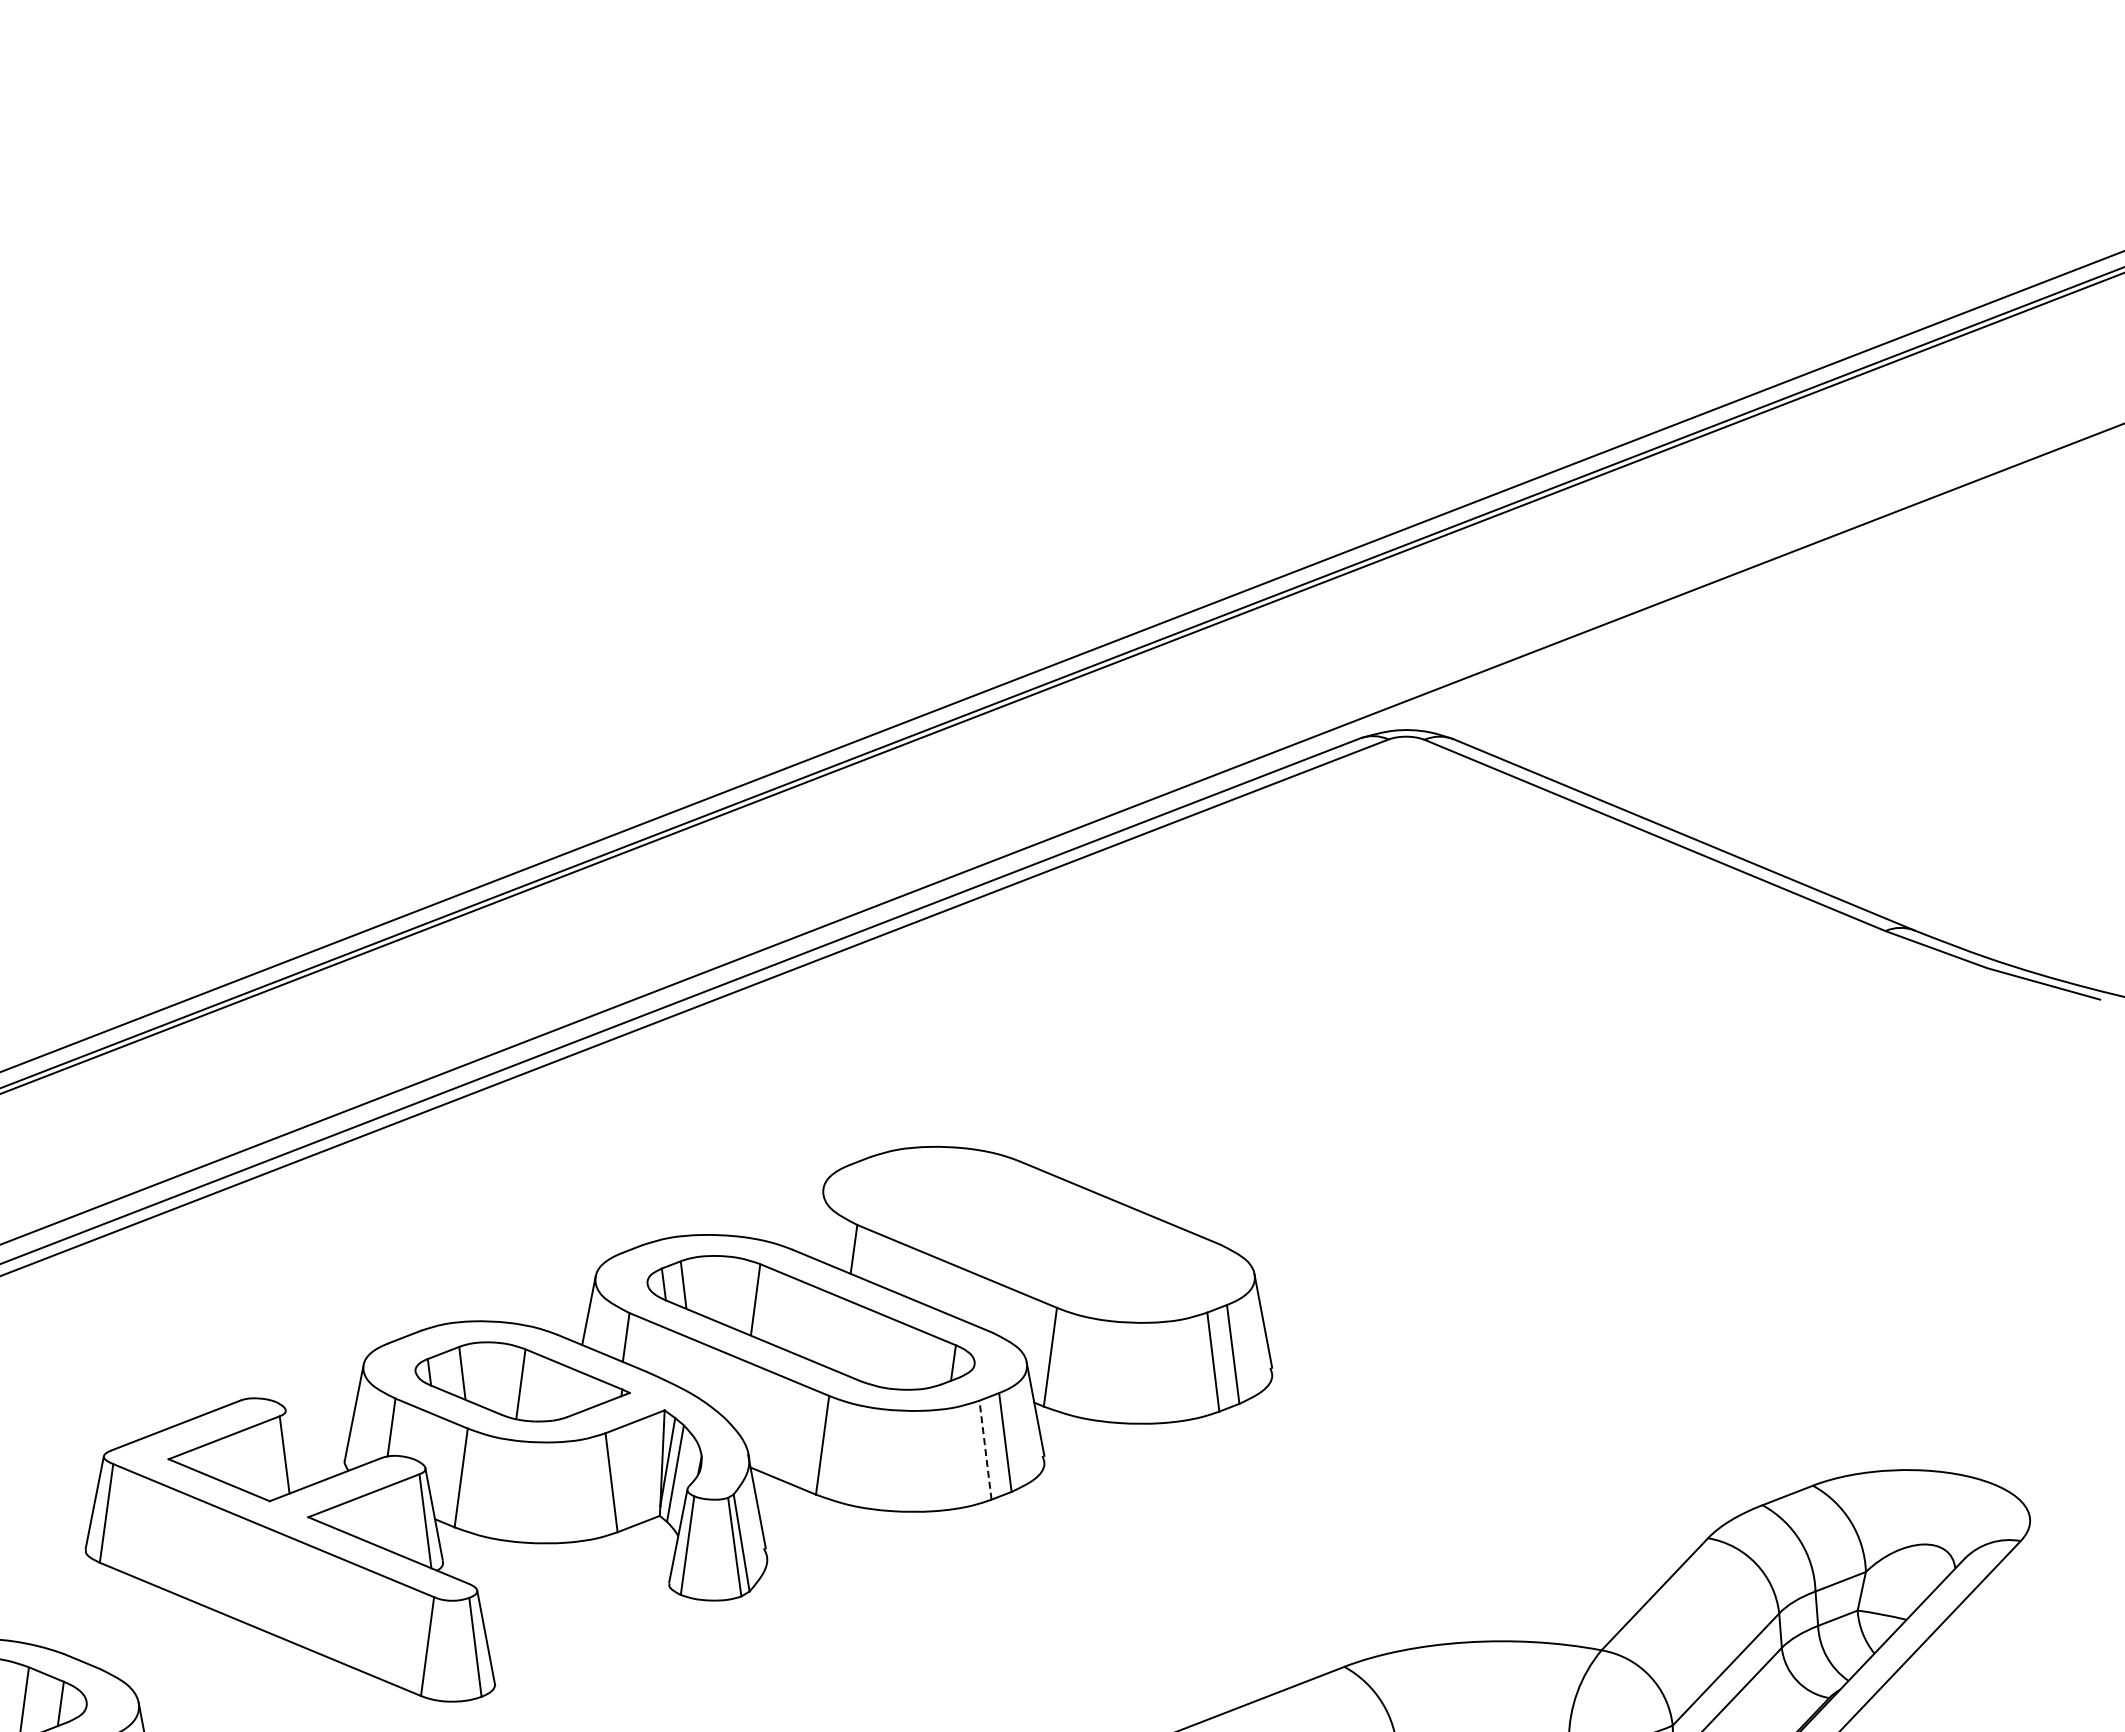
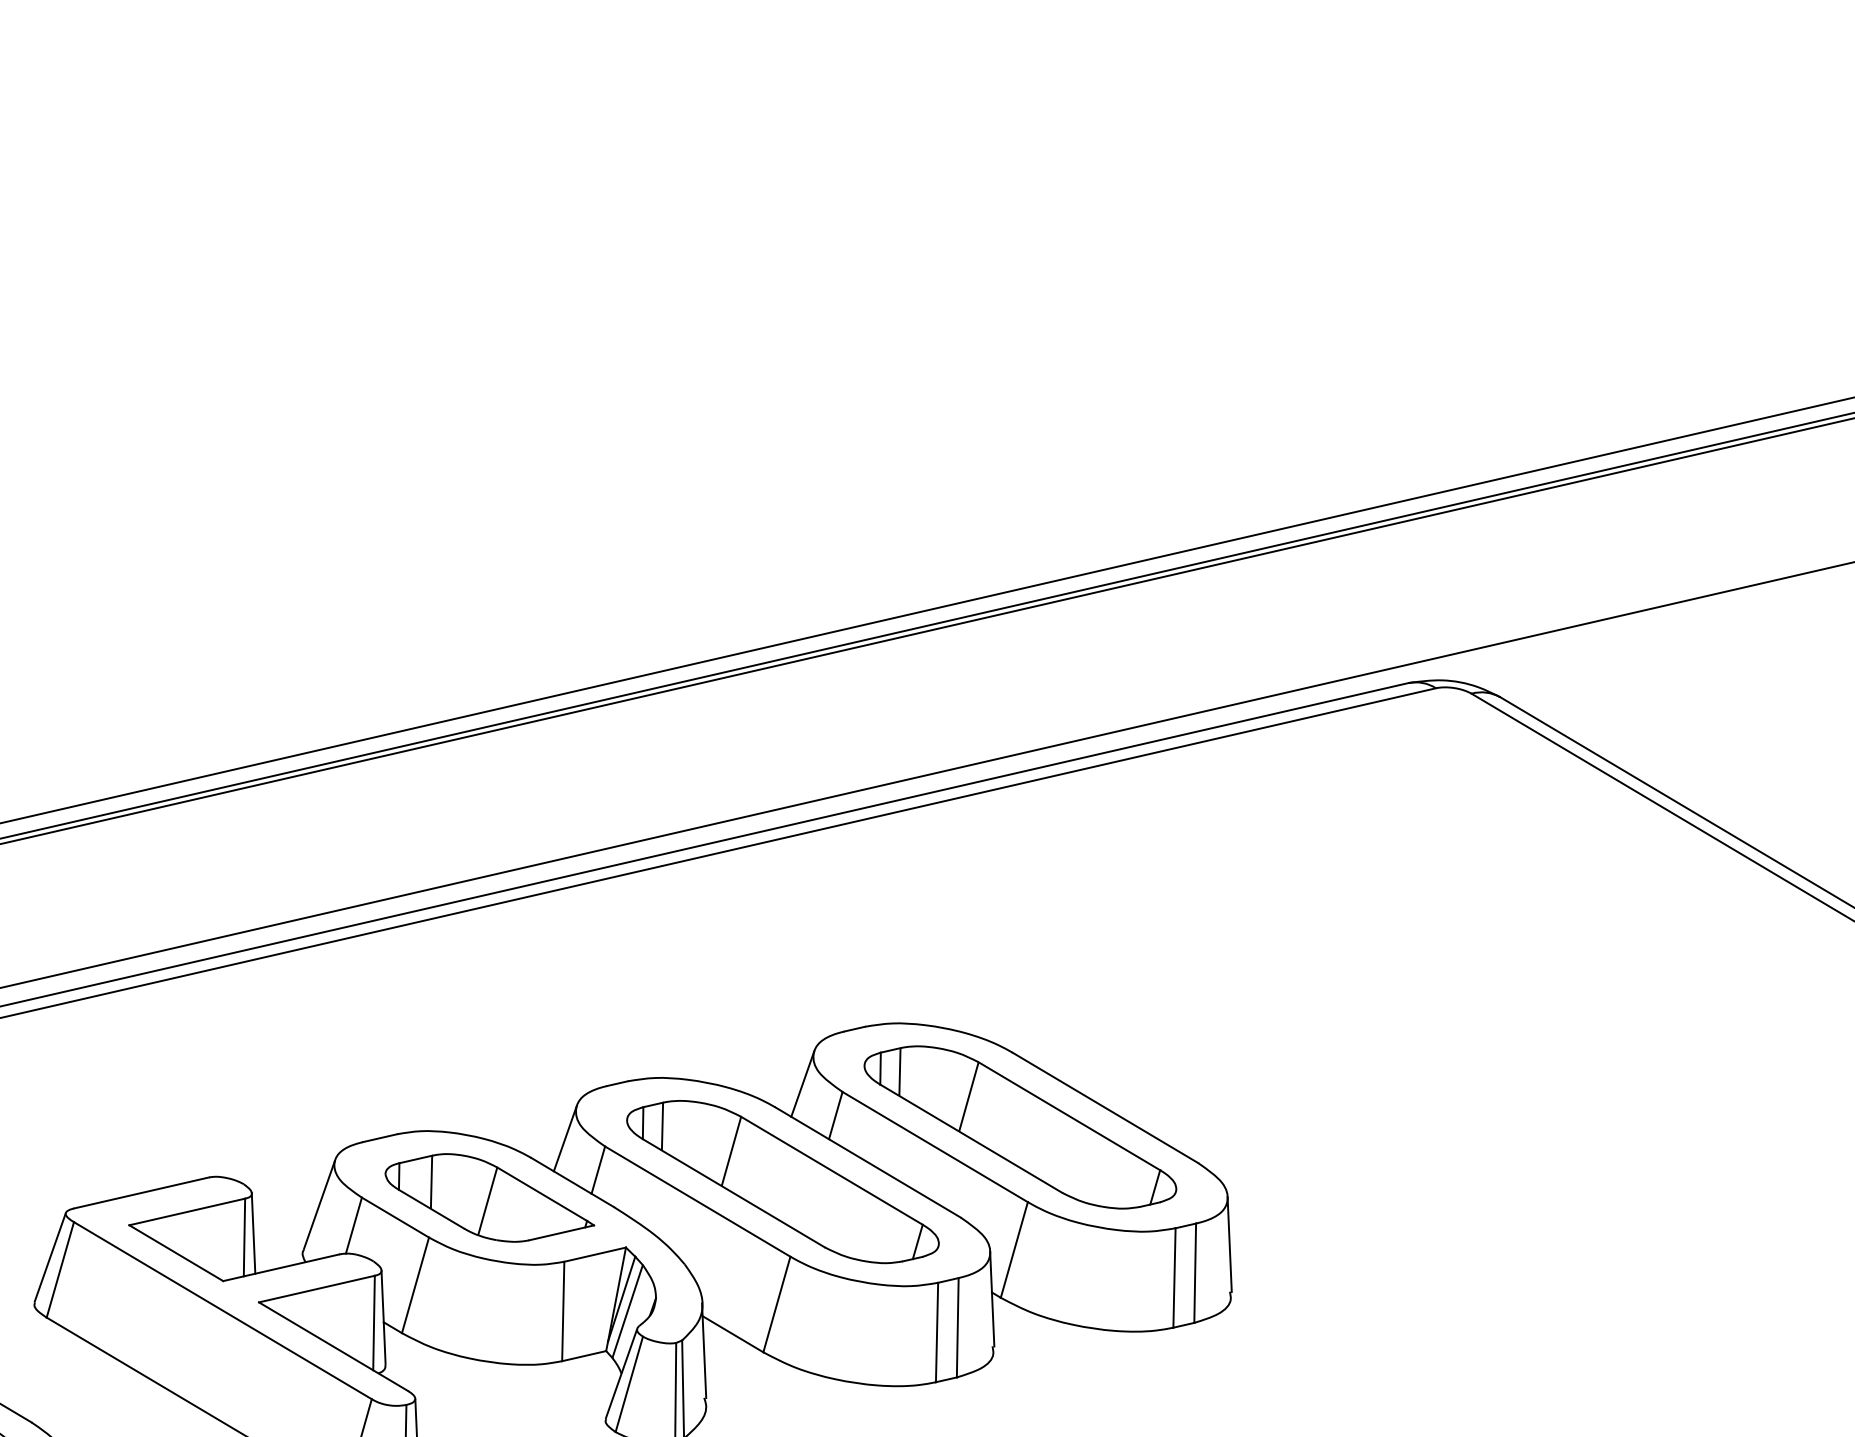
line: (816, 1222) -> (802, 1083), added
part: (1038, 1234) -> (1020, 1127), added
line: (292, 1449) -> (253, 1233), added
line: (985, 1450) -> (936, 1332), dashed -> solid

